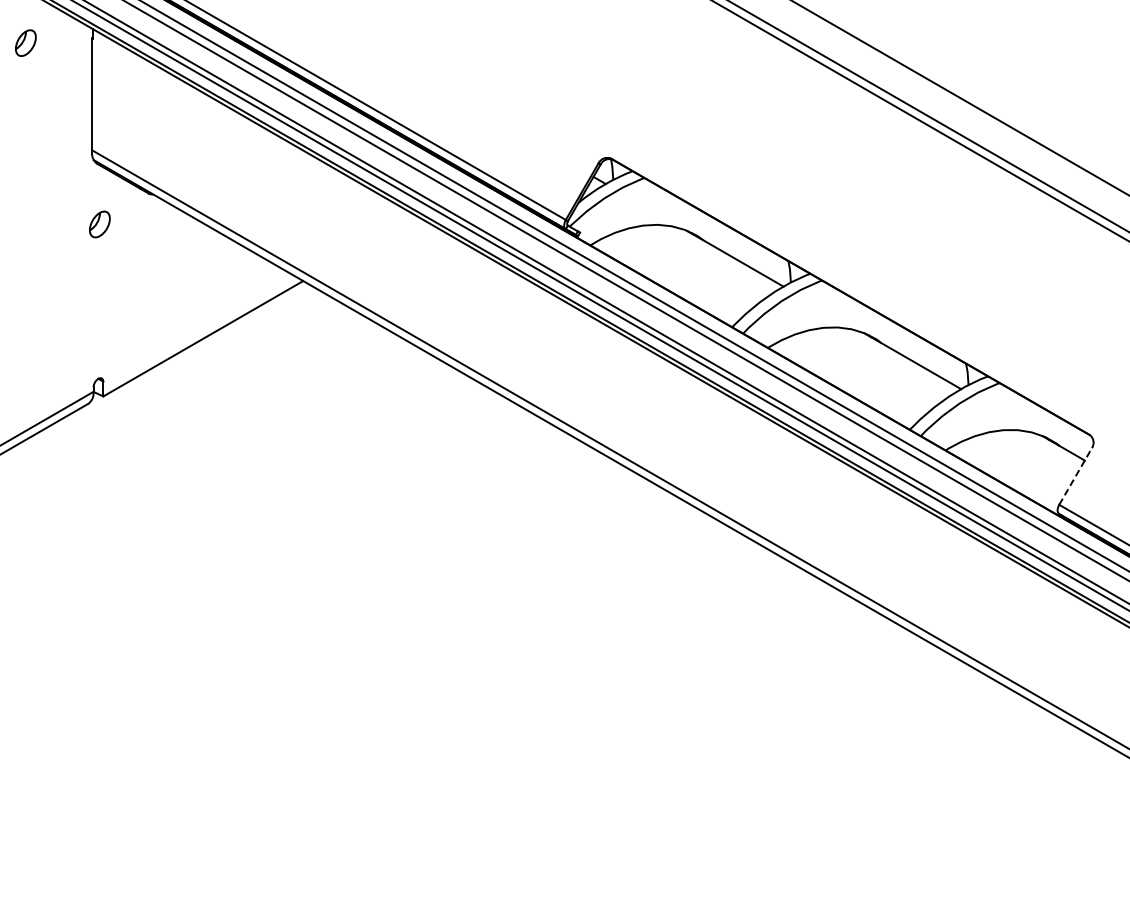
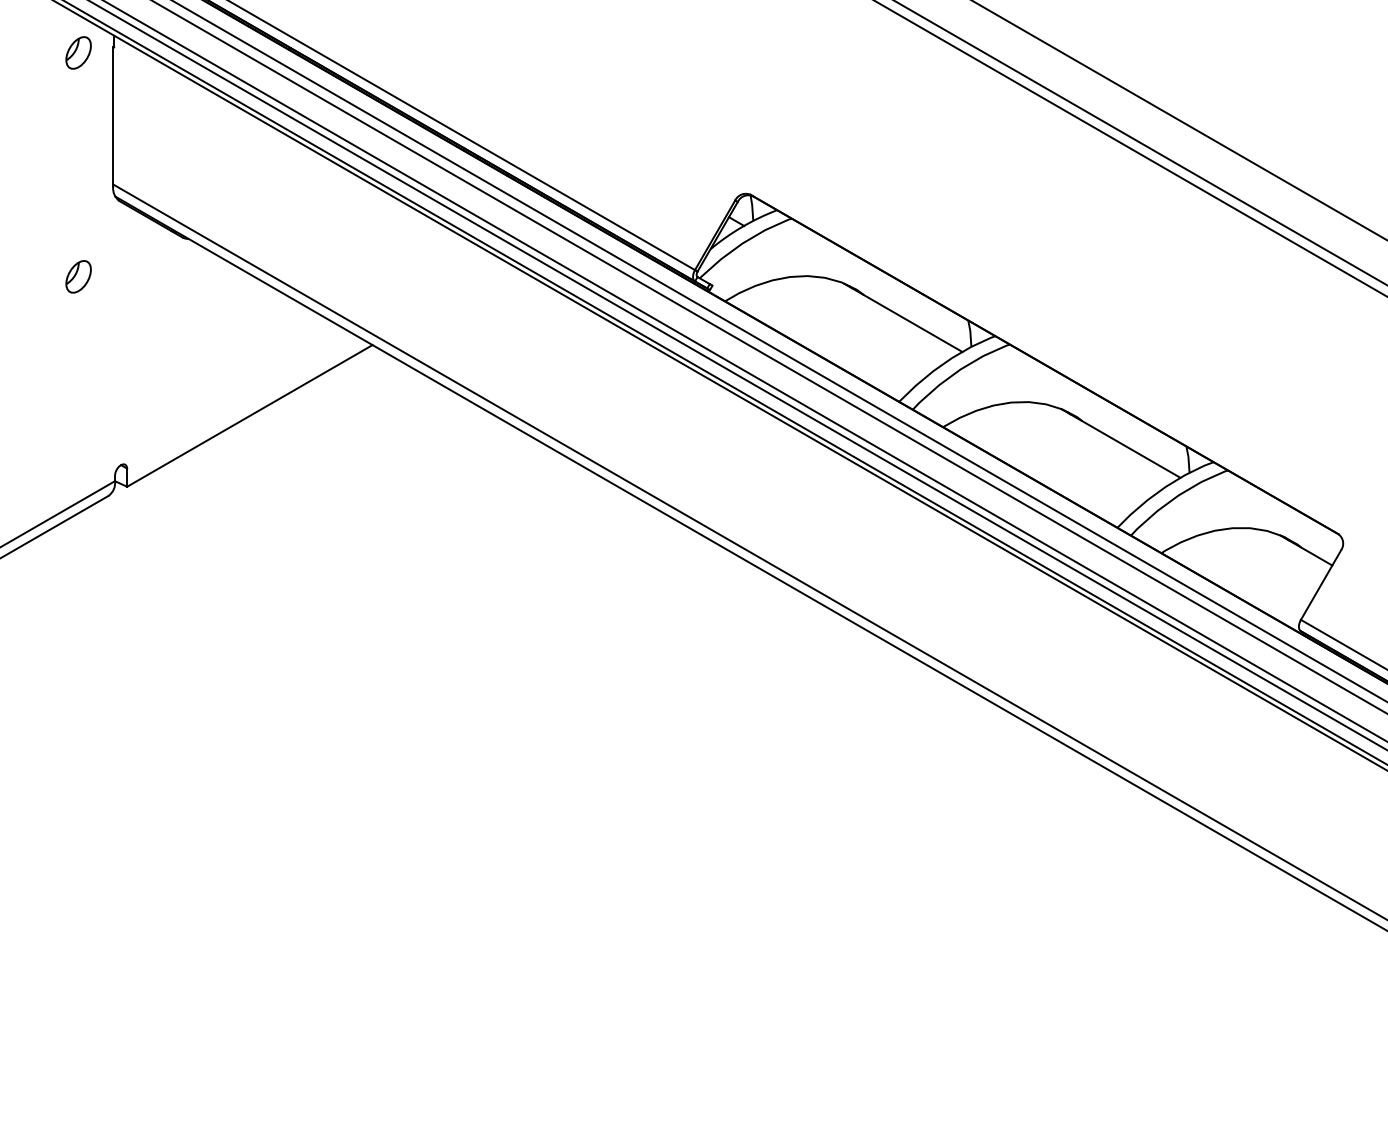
part: (25, 42) -> (78, 52), moved
part: (99, 224) -> (78, 276), moved
line: (1075, 476) -> (1320, 585), dashed -> solid

